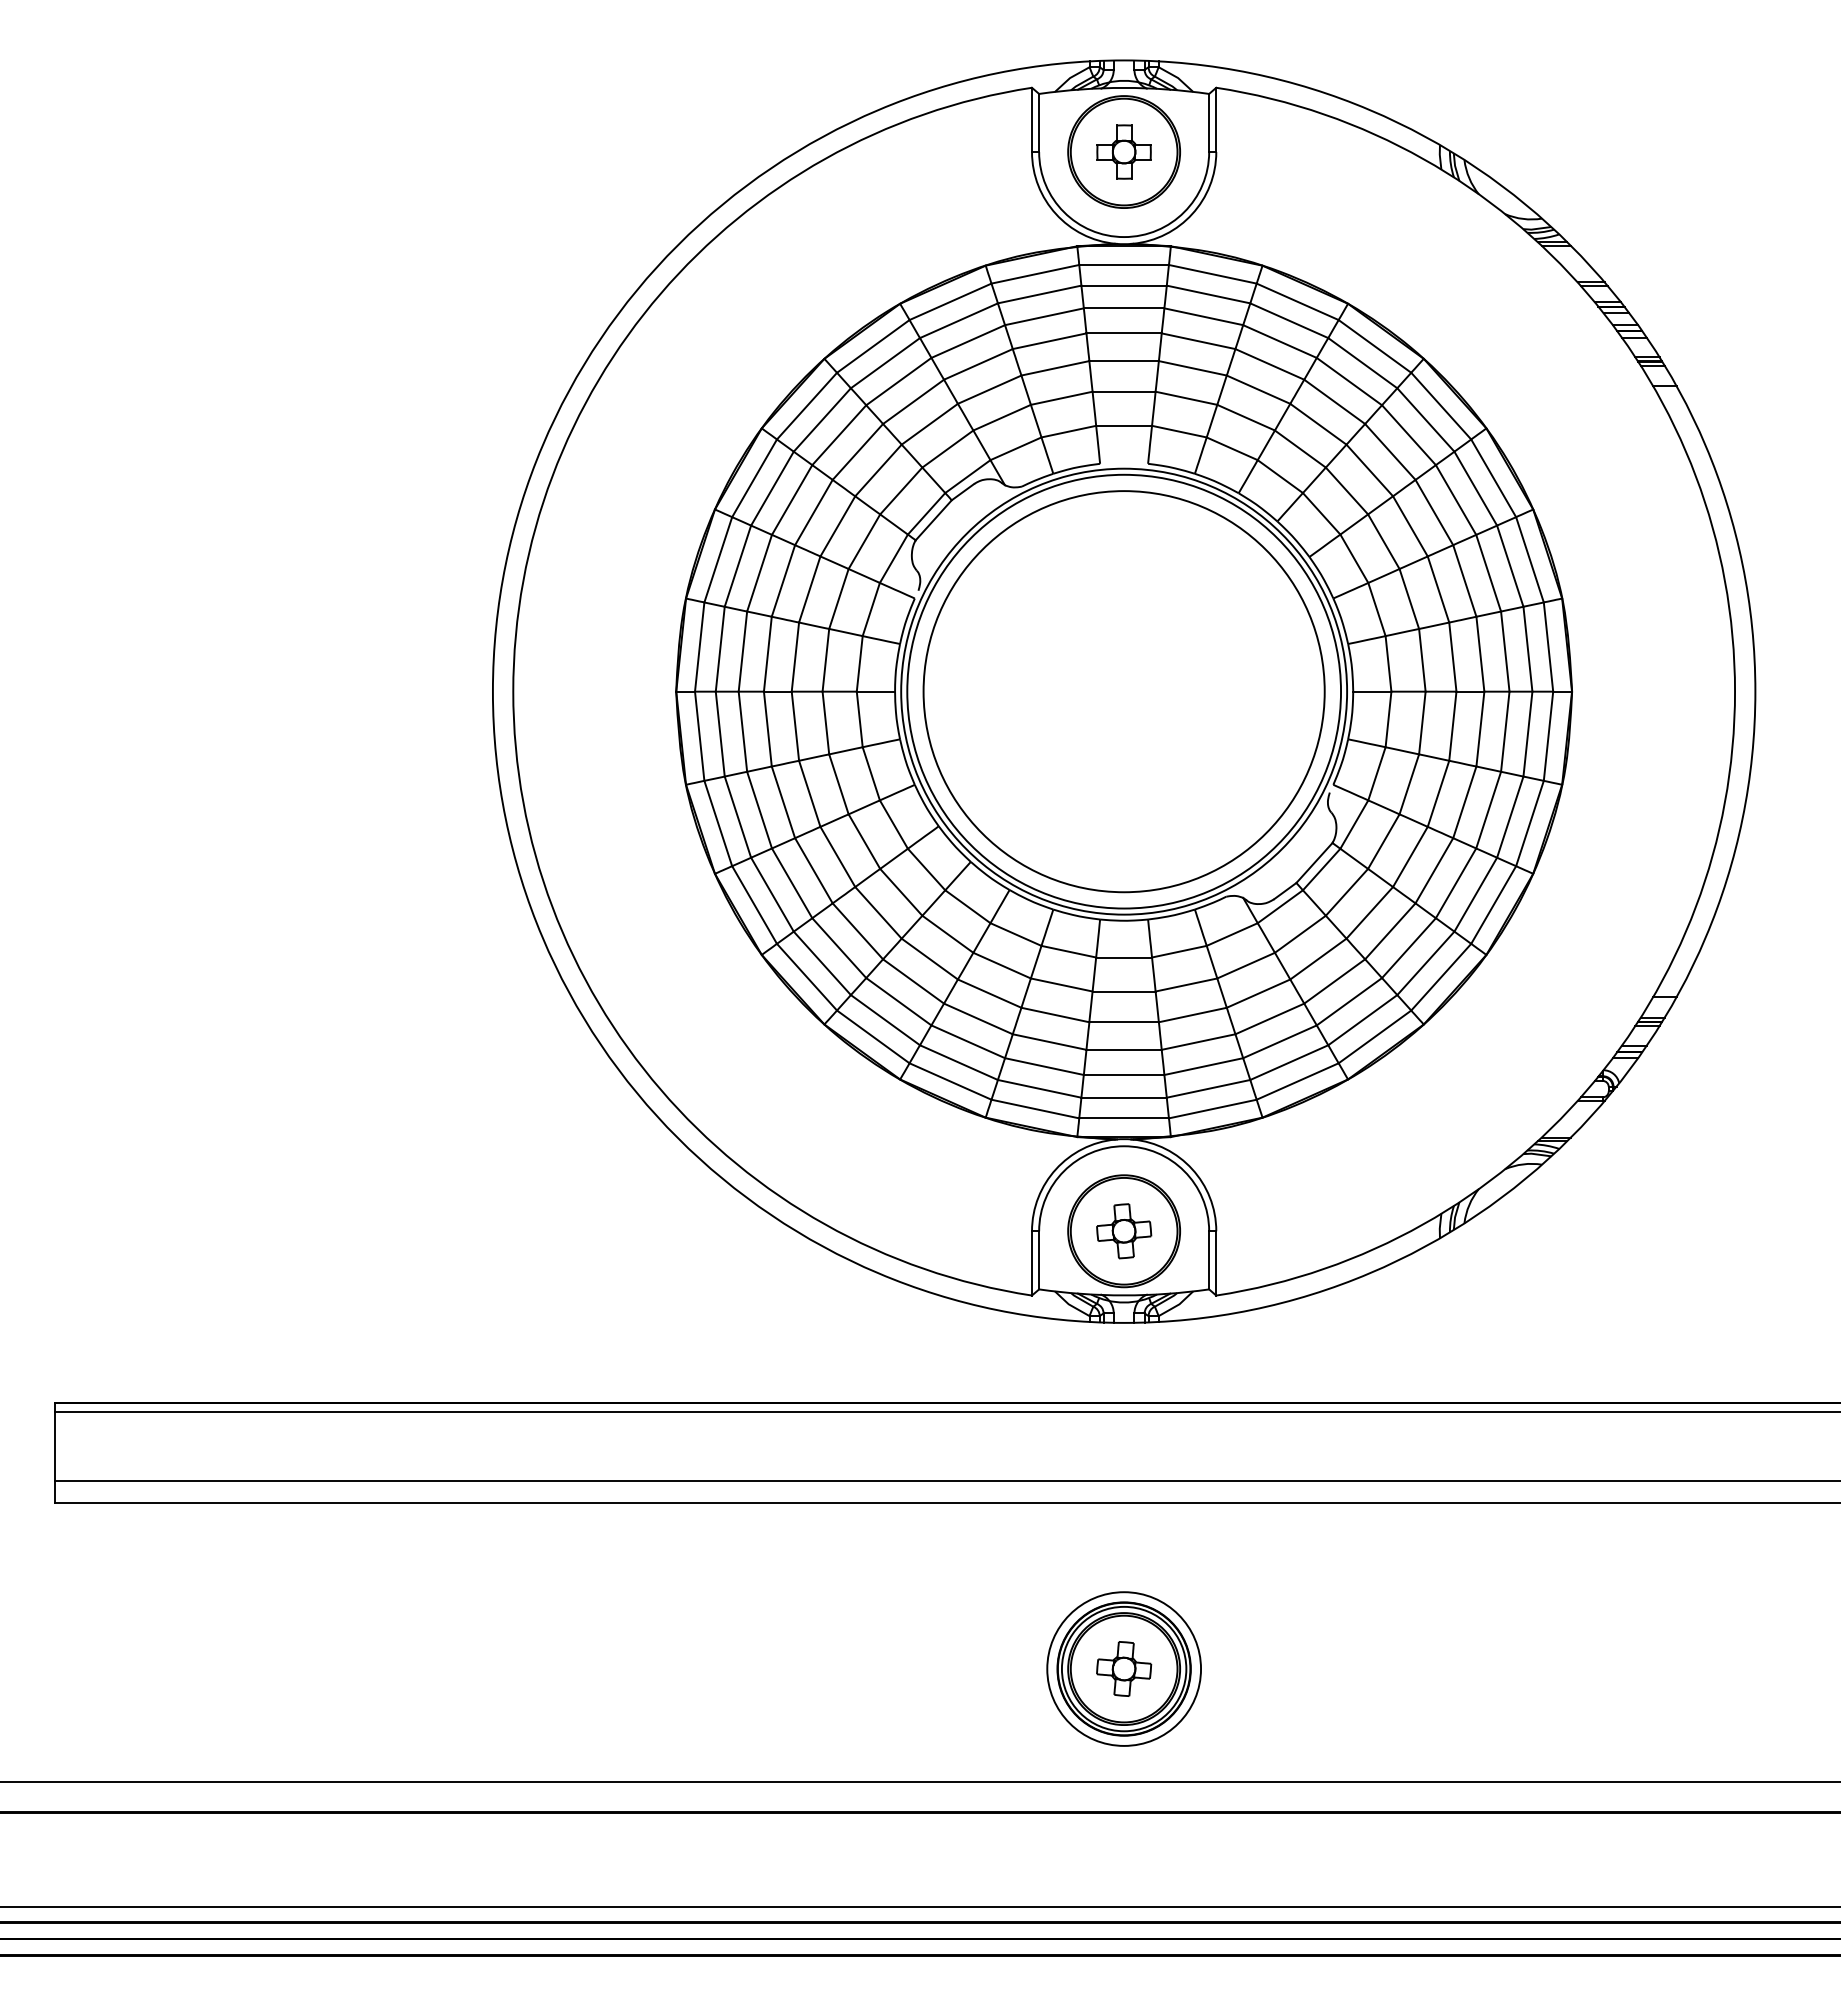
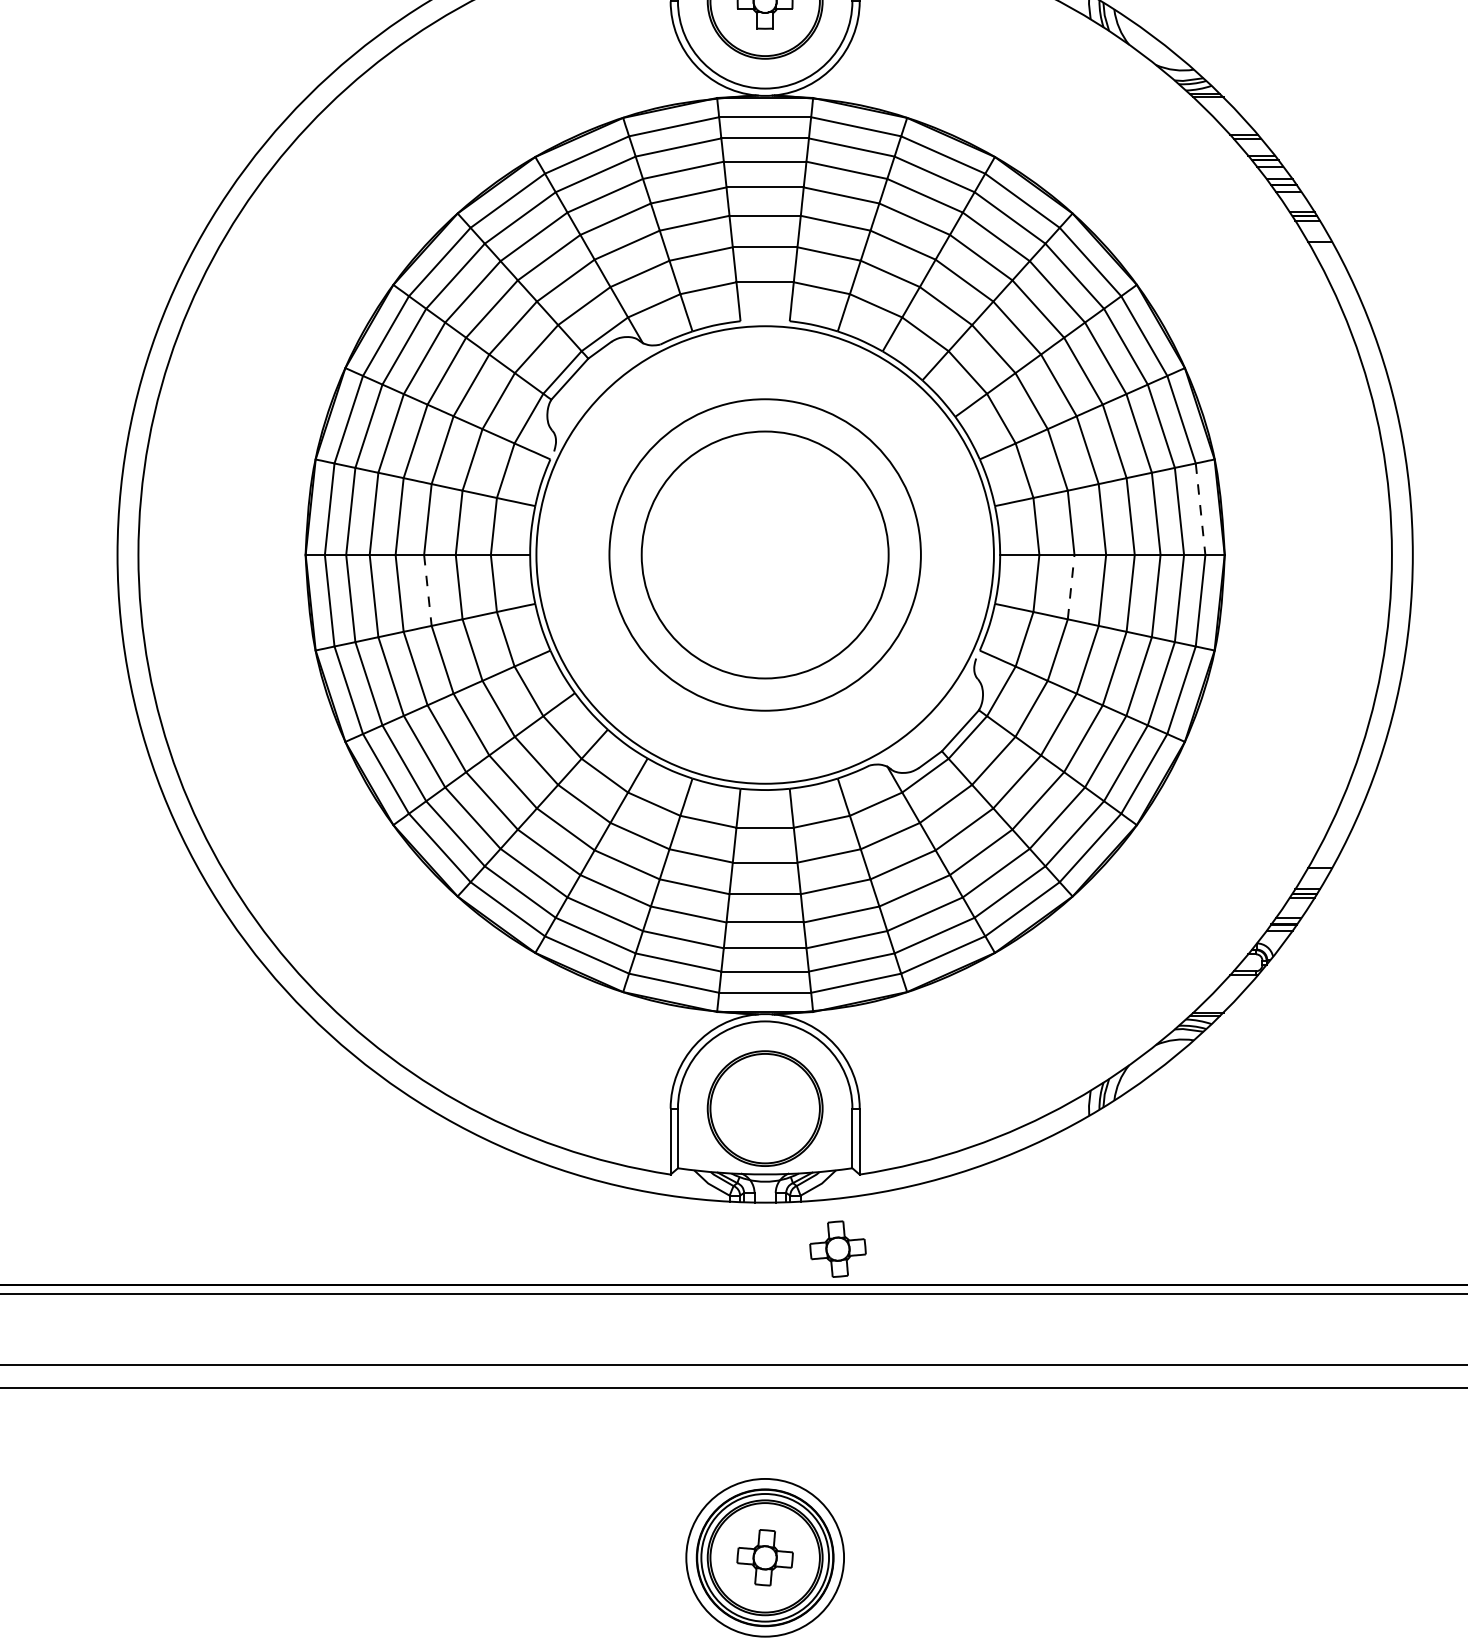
line: (1548, 647) -> (1200, 509), solid -> dashed
circle: (1123, 691) -> (764, 554), size x0.6
circle: (1124, 691) -> (765, 554), size x0.7
line: (1422, 723) -> (1071, 587), solid -> dashed
line: (795, 726) -> (427, 590), solid -> dashed
part: (1124, 1231) -> (838, 1249), moved

